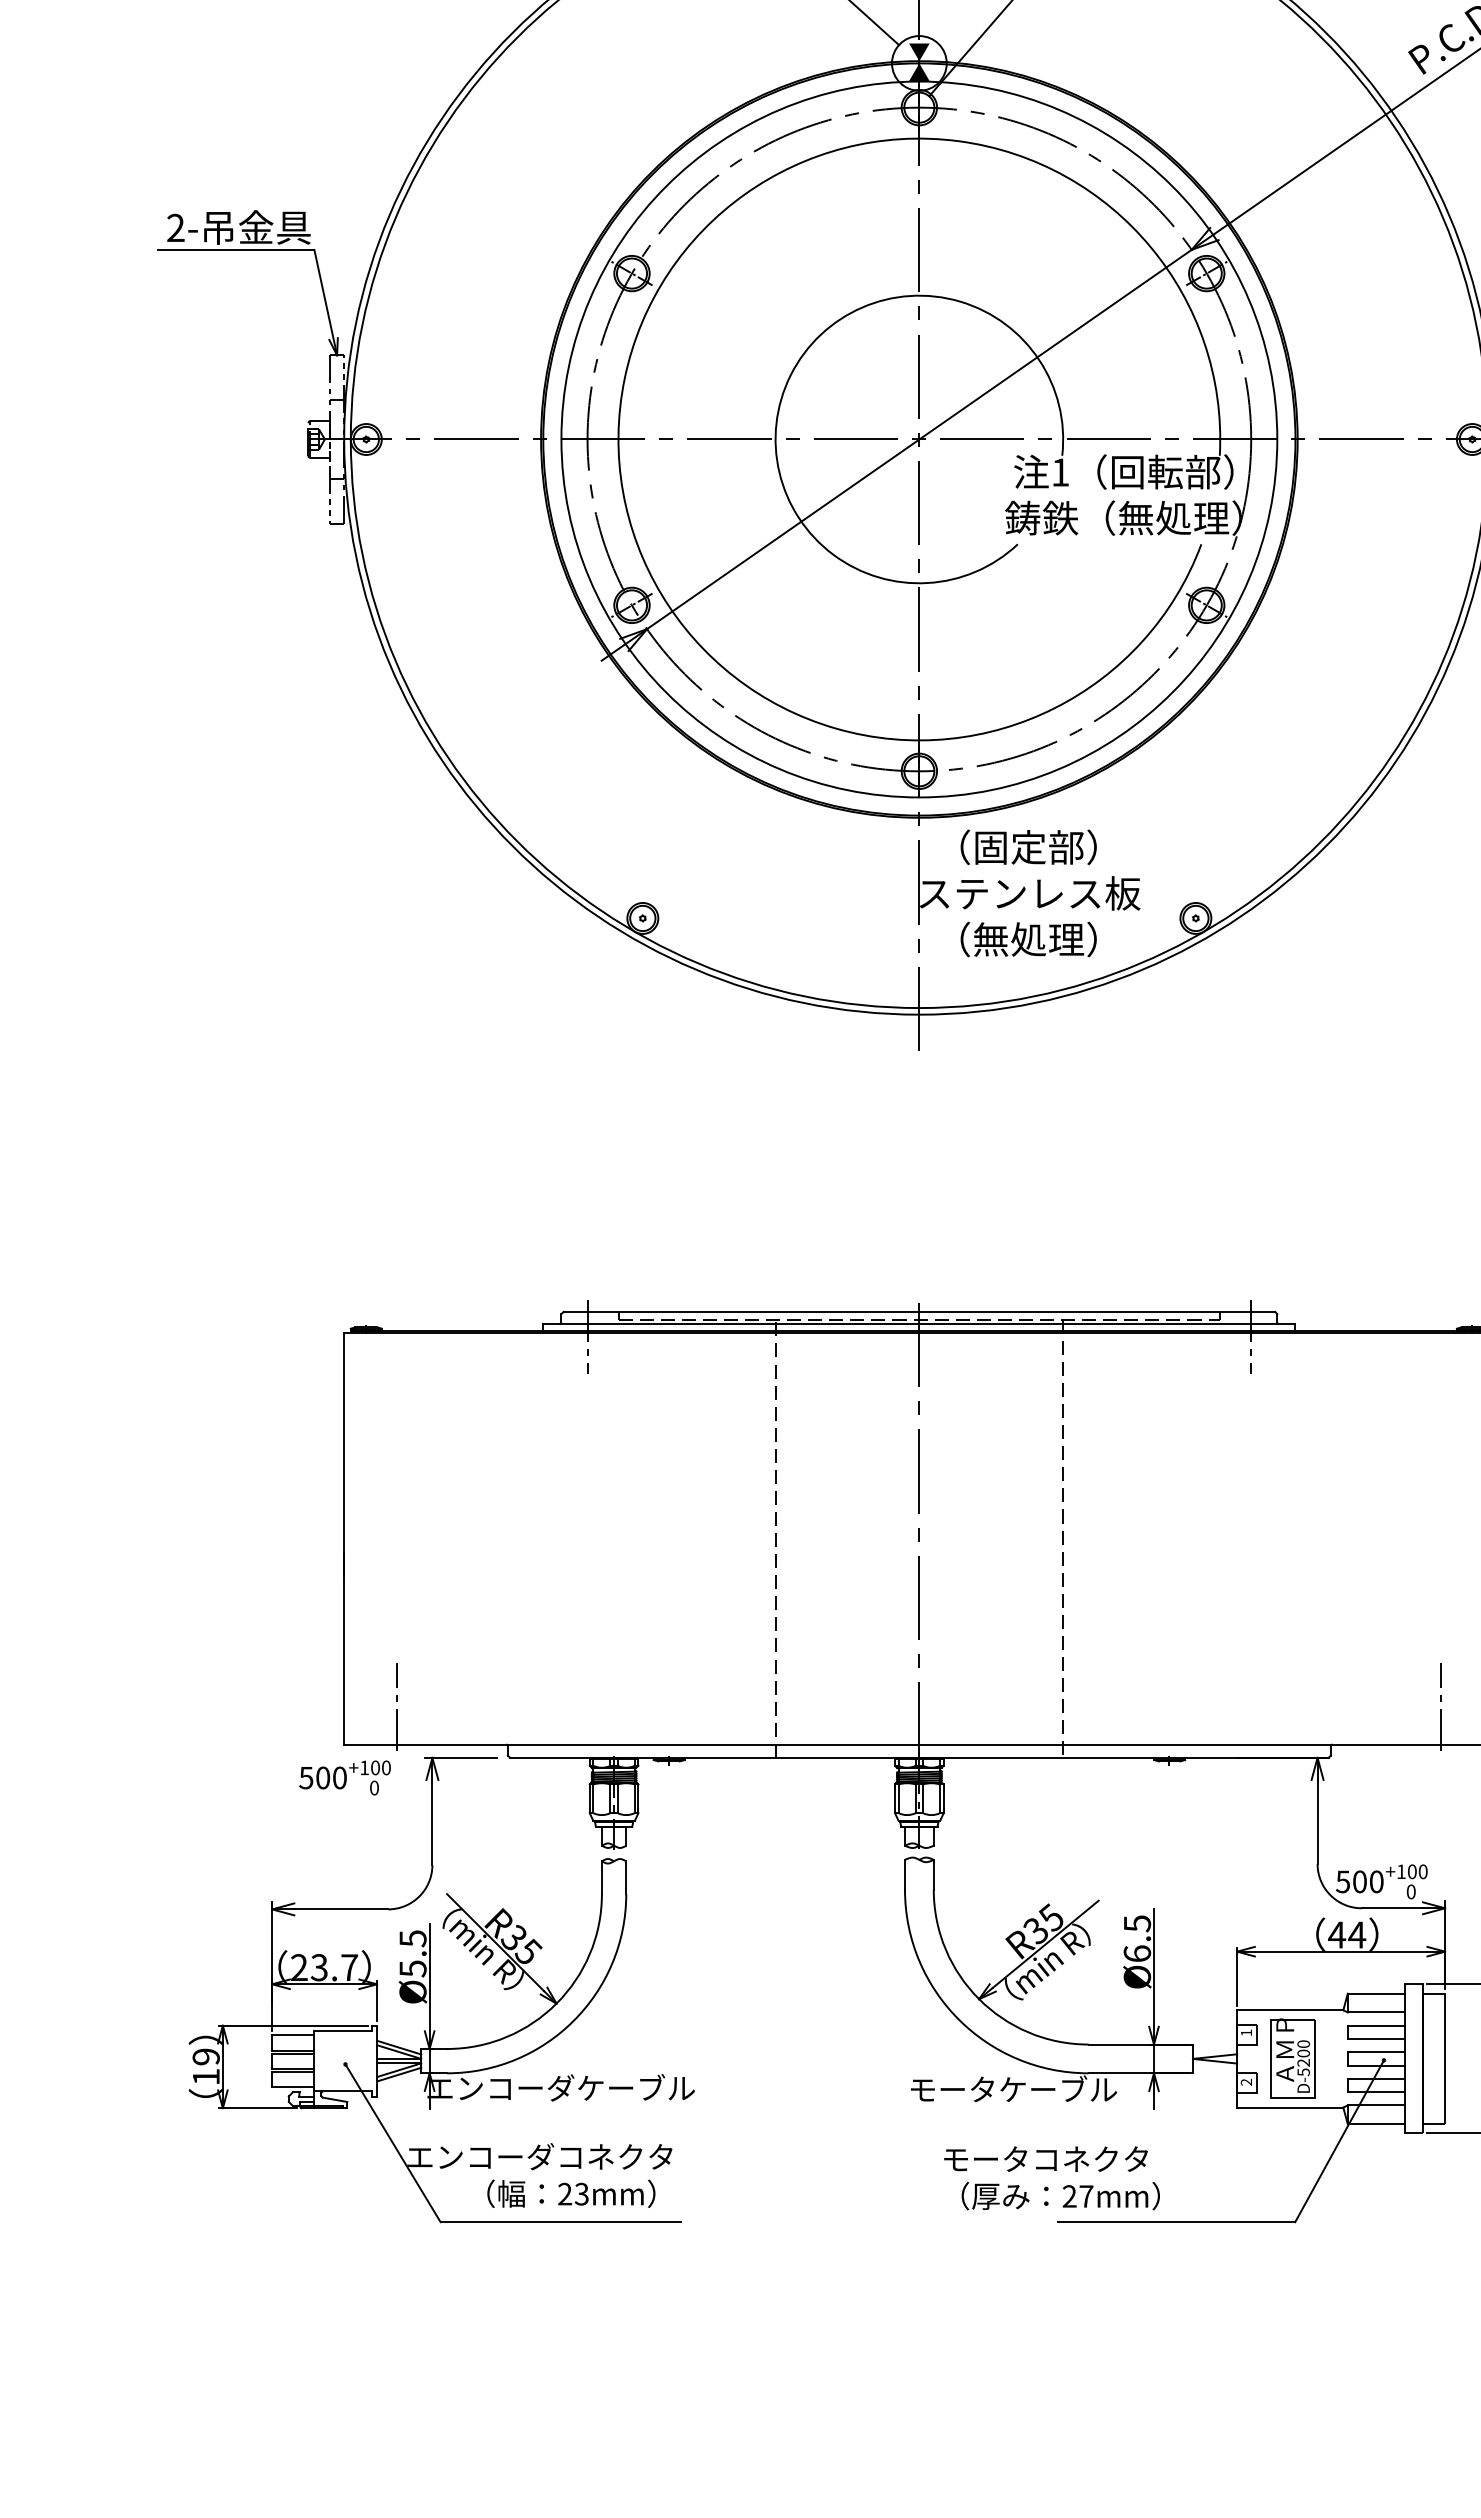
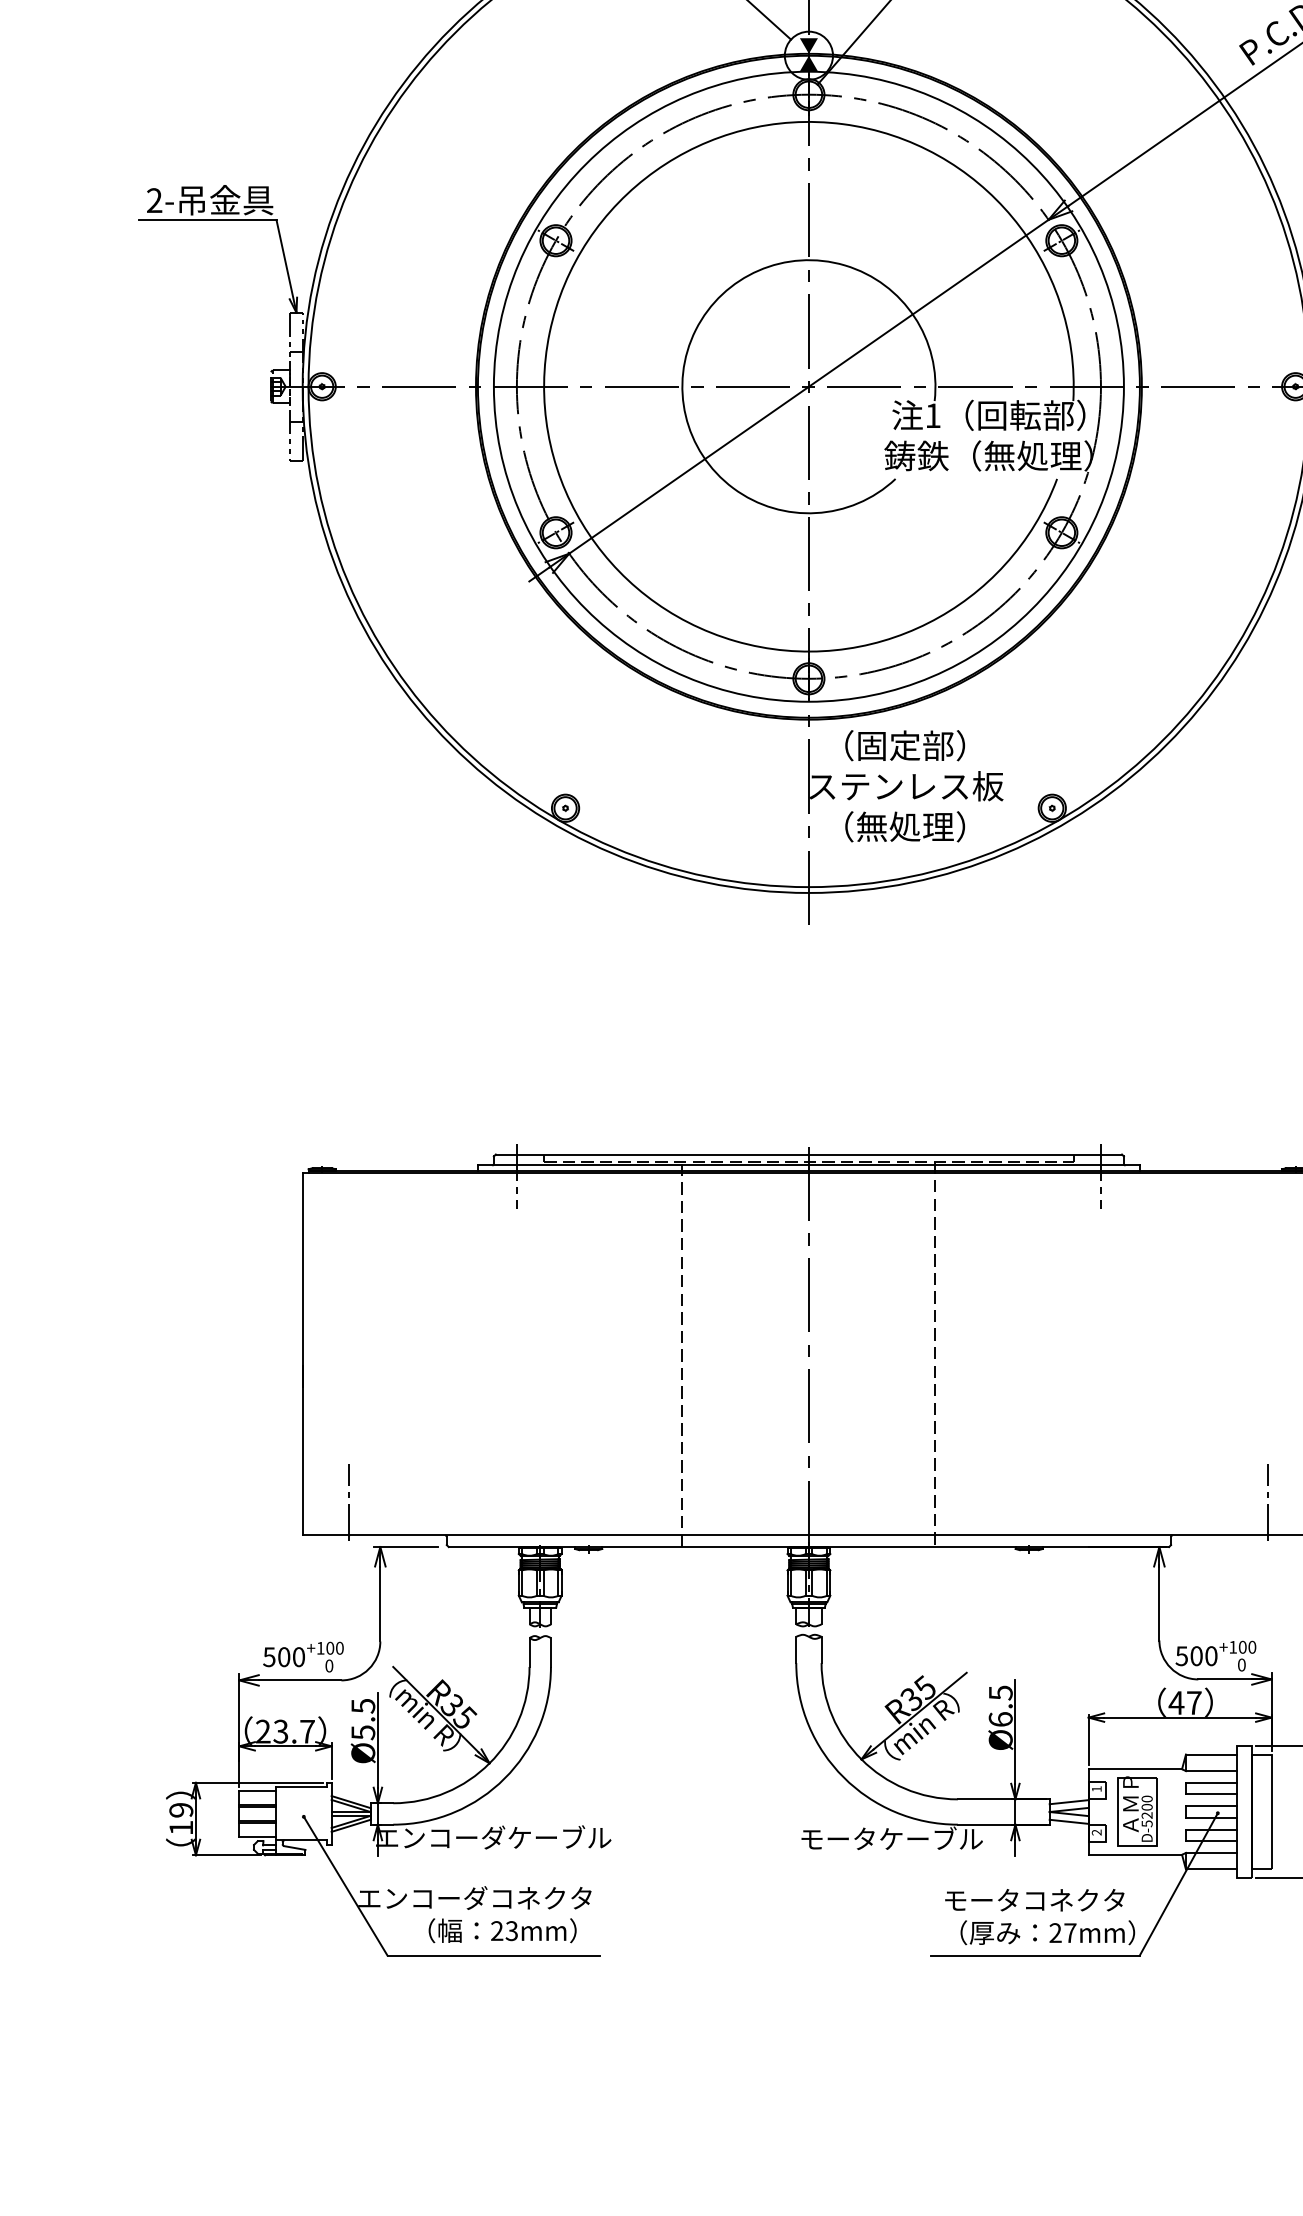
text: (344, 1777) -> (302, 1656), moved
text: (1357, 1934) -> (1194, 1702), 44 -> 47
line: (1214, 2047) -> (1068, 1801), added
line: (1214, 2069) -> (1068, 1821), added
text: (1051, 2178) -> (1039, 1917), moved

